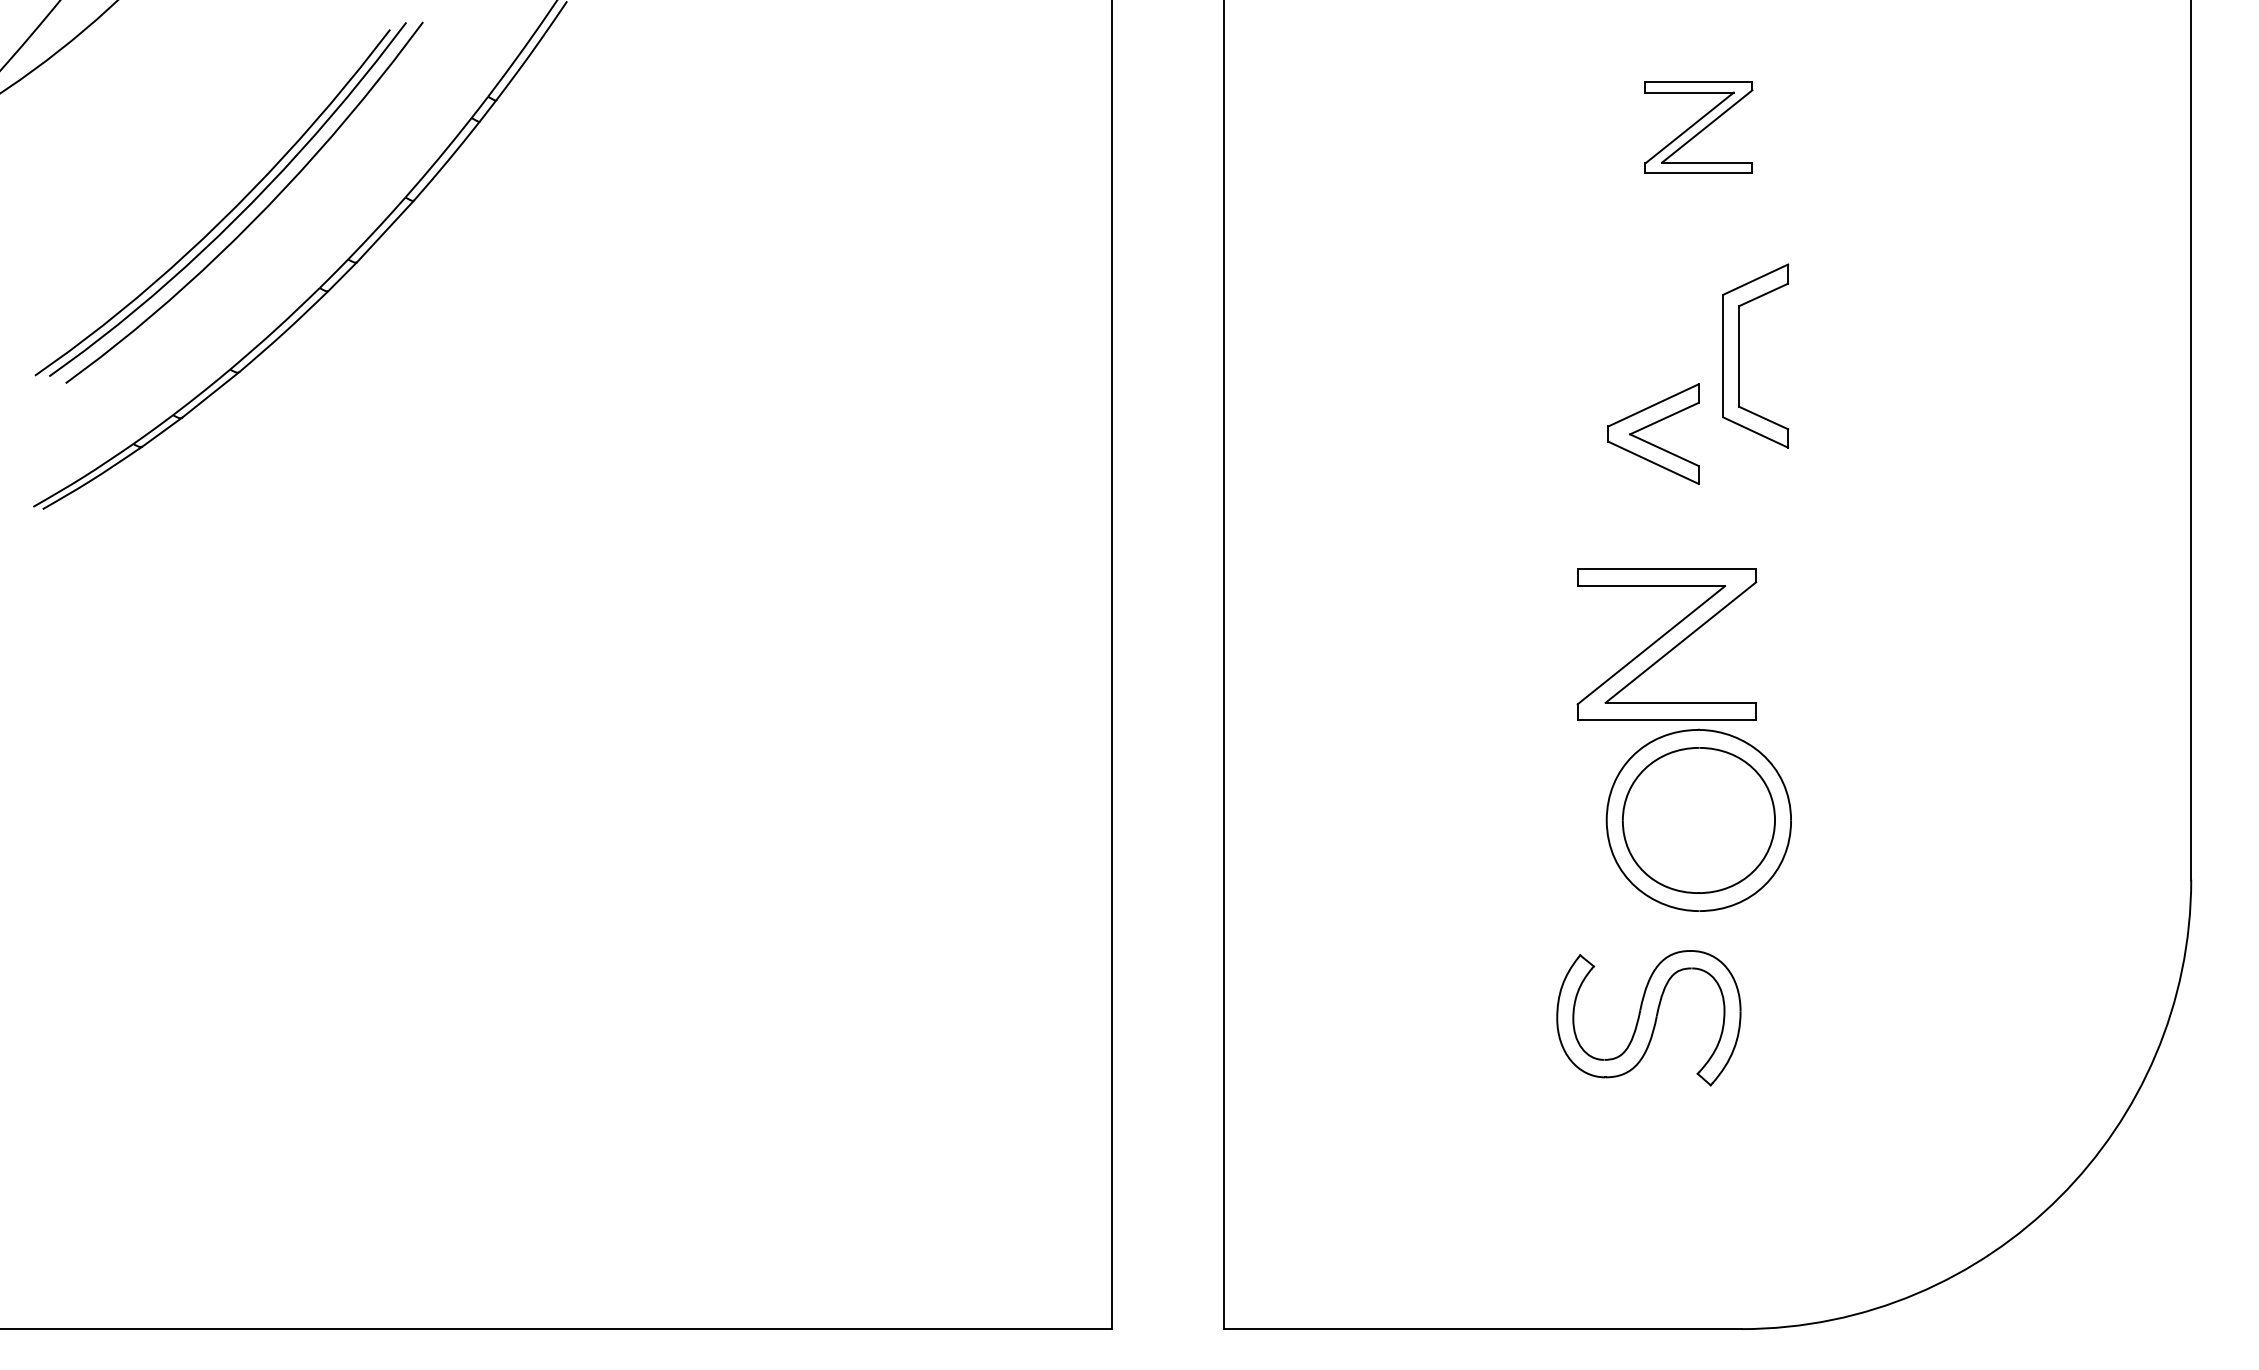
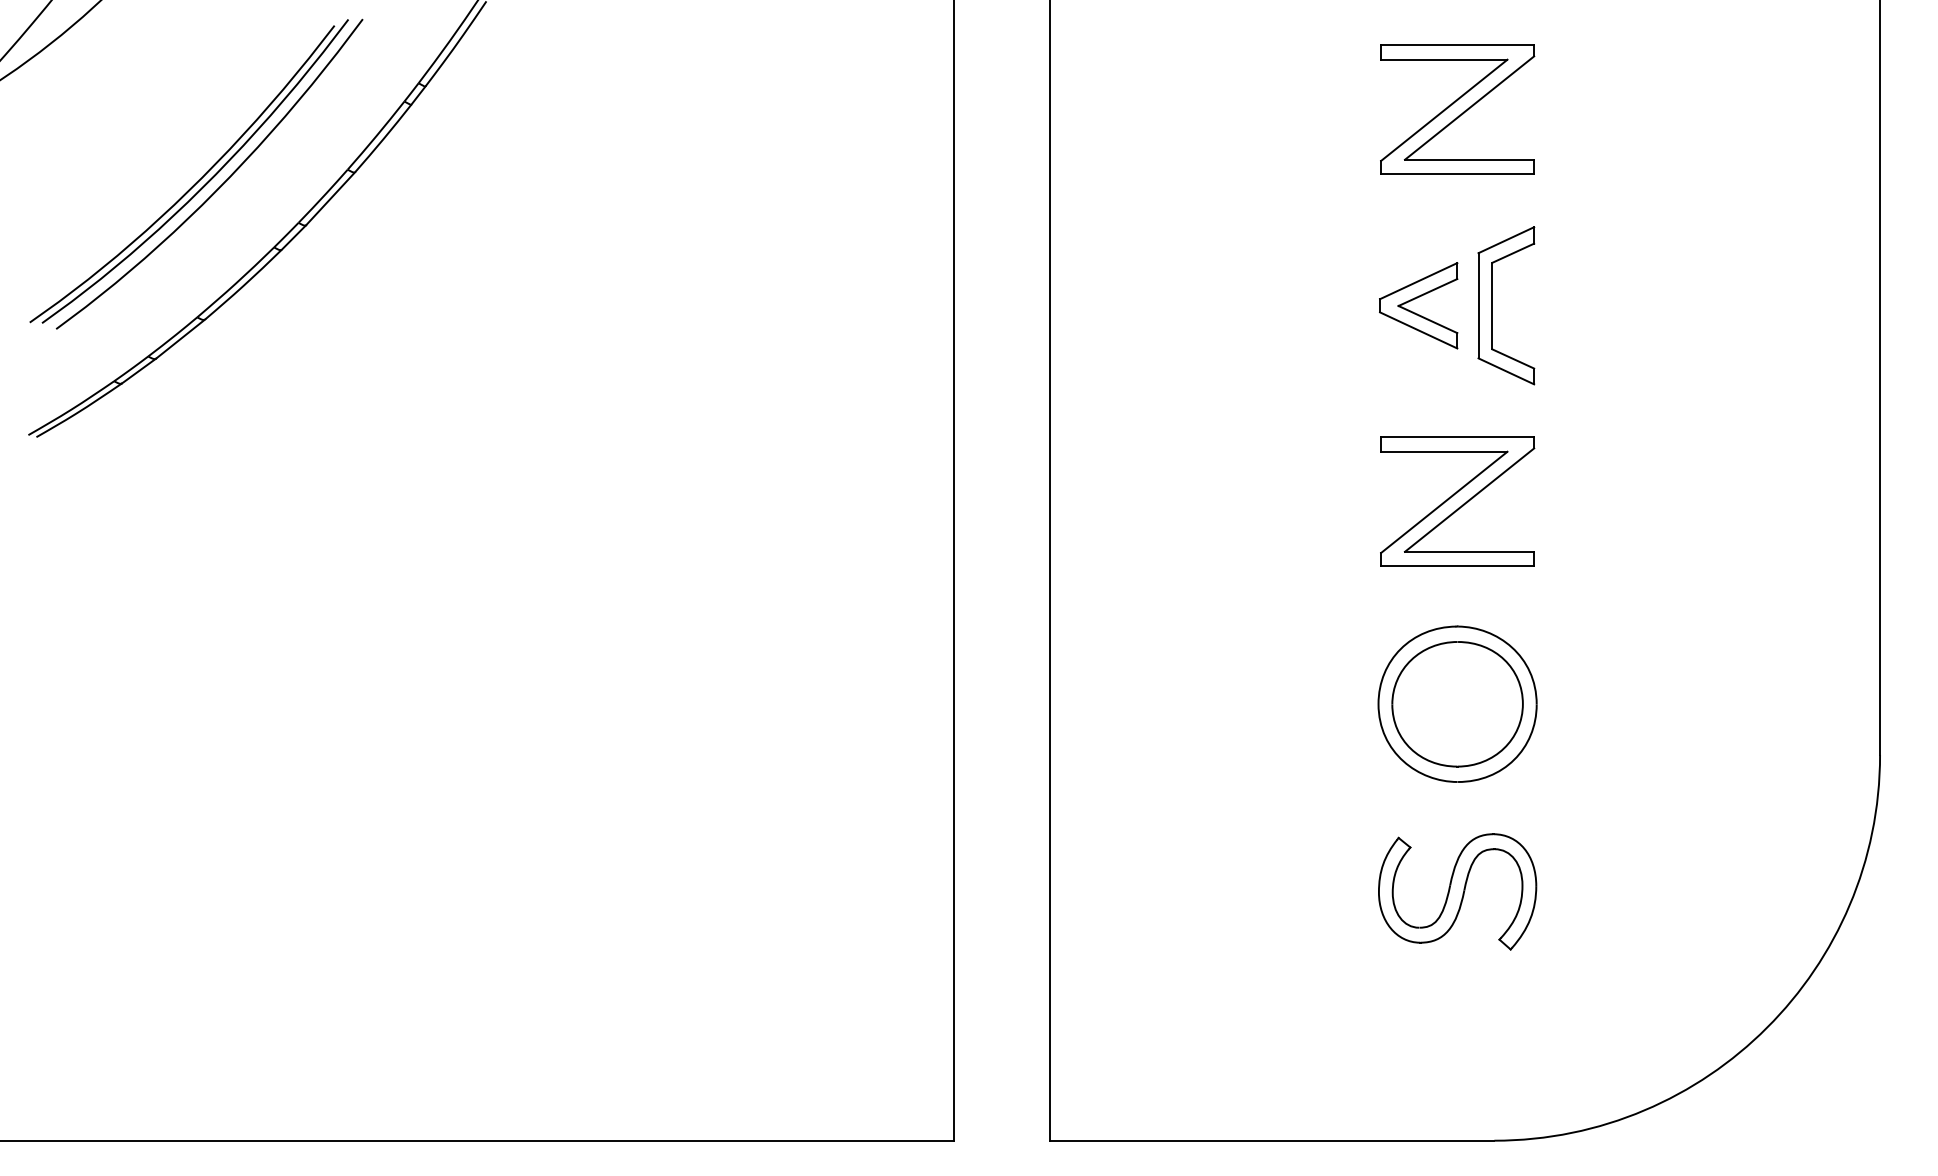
part: (1698, 127) -> (1457, 109), size x1.67
part: (1652, 425) -> (1417, 298), moved
part: (1666, 644) -> (1457, 501), moved
part: (1648, 1018) -> (1457, 892), moved

